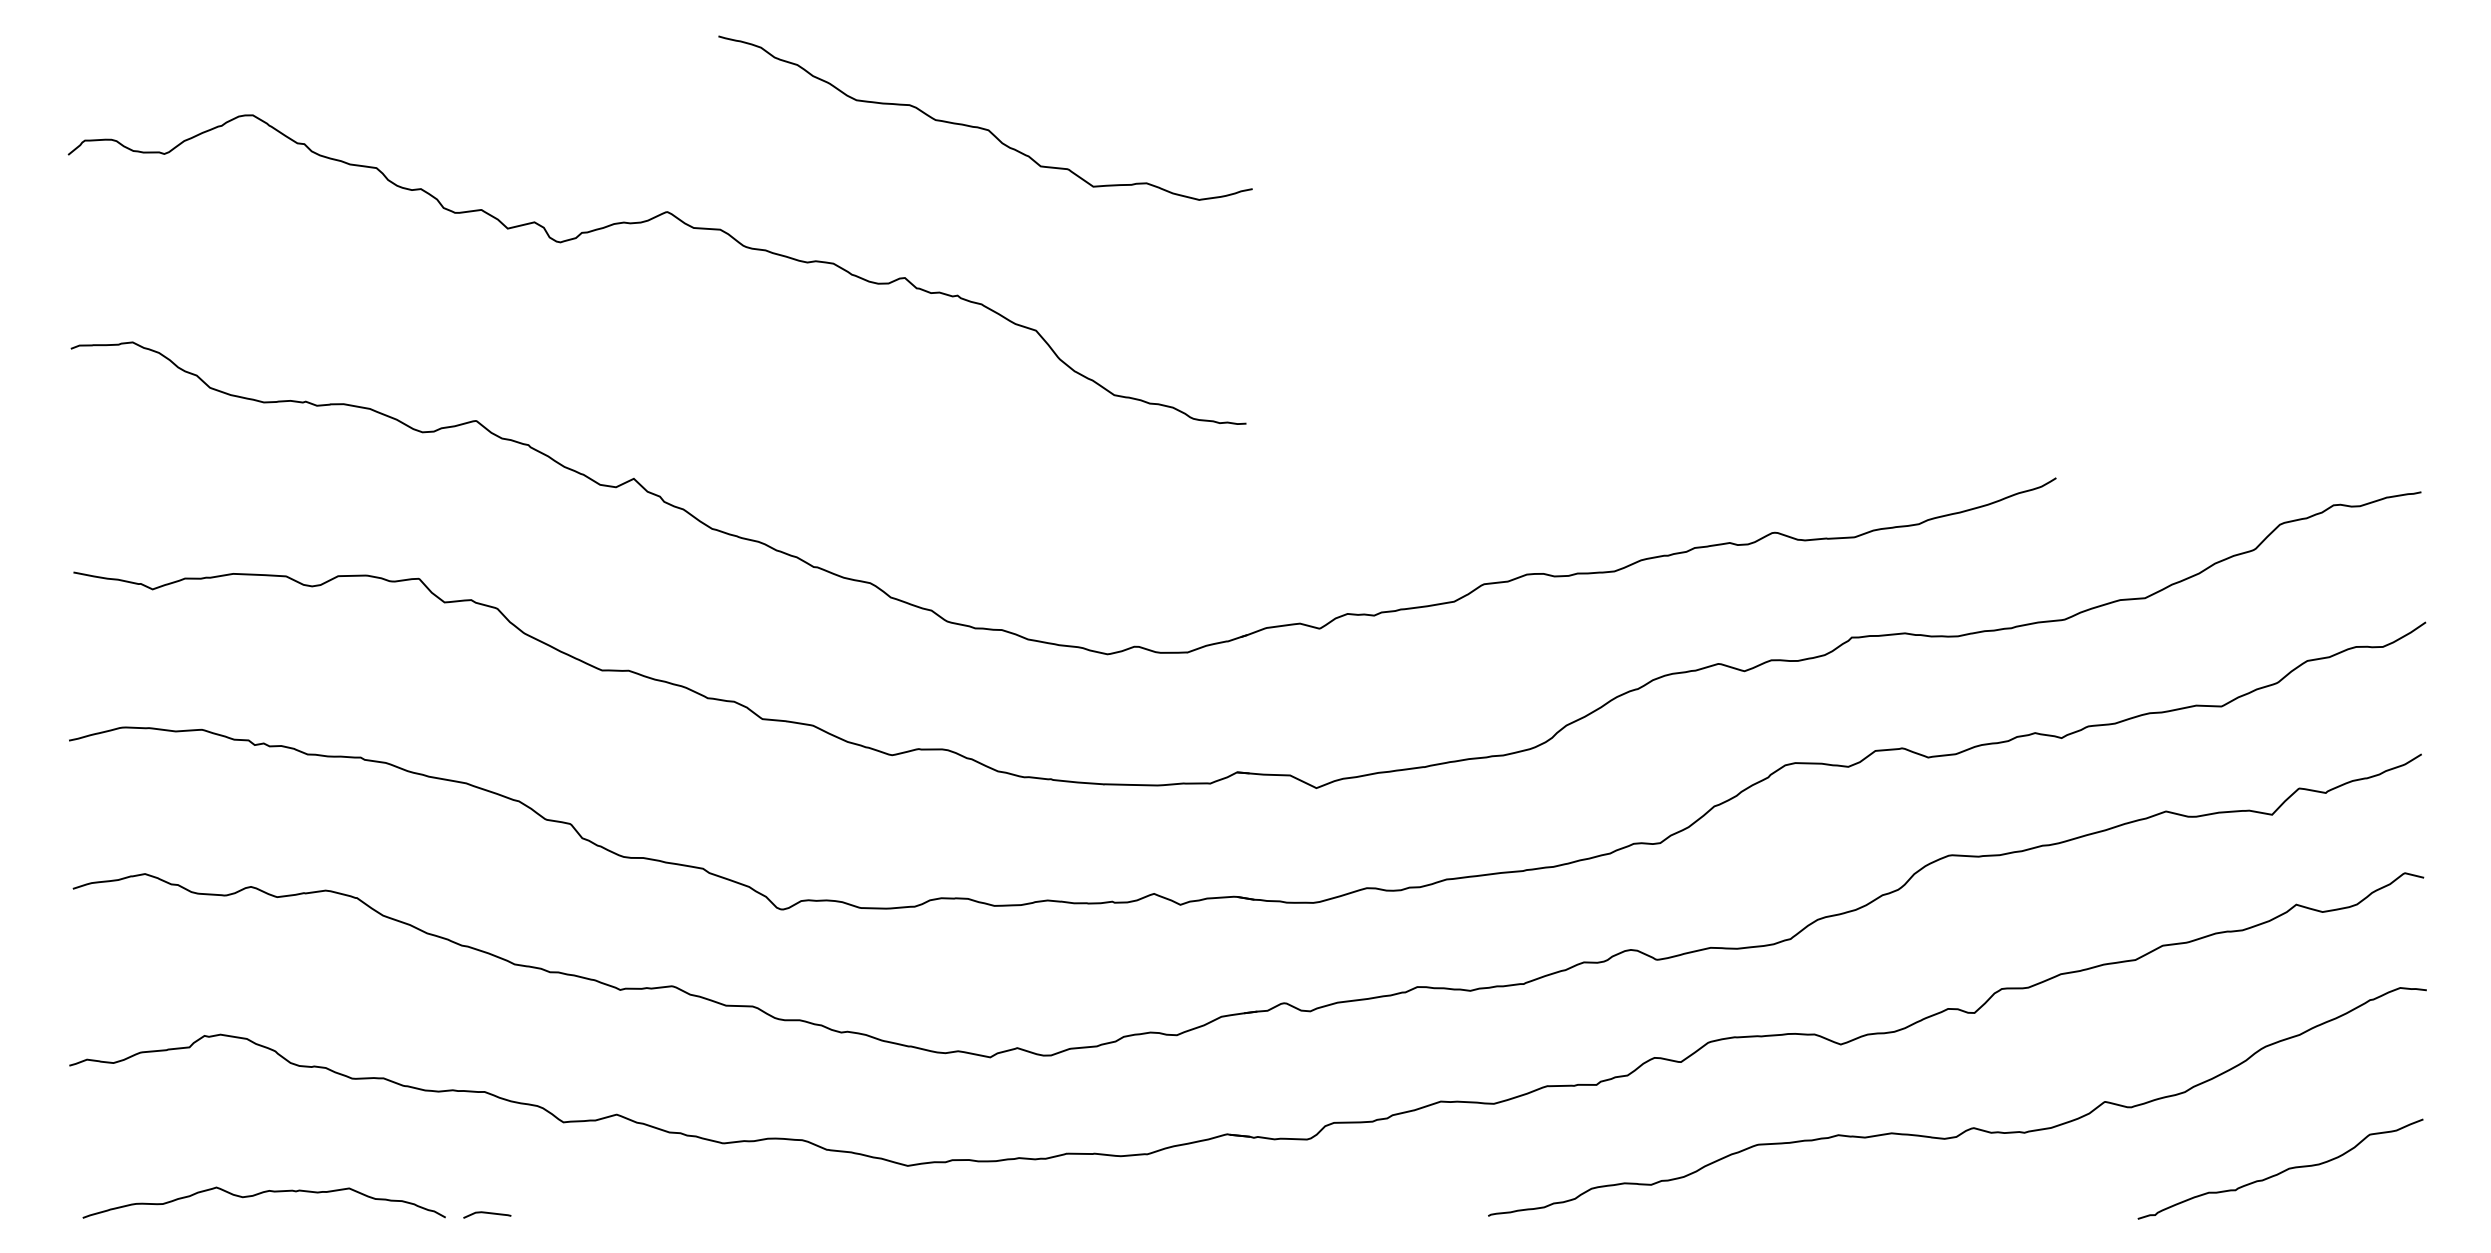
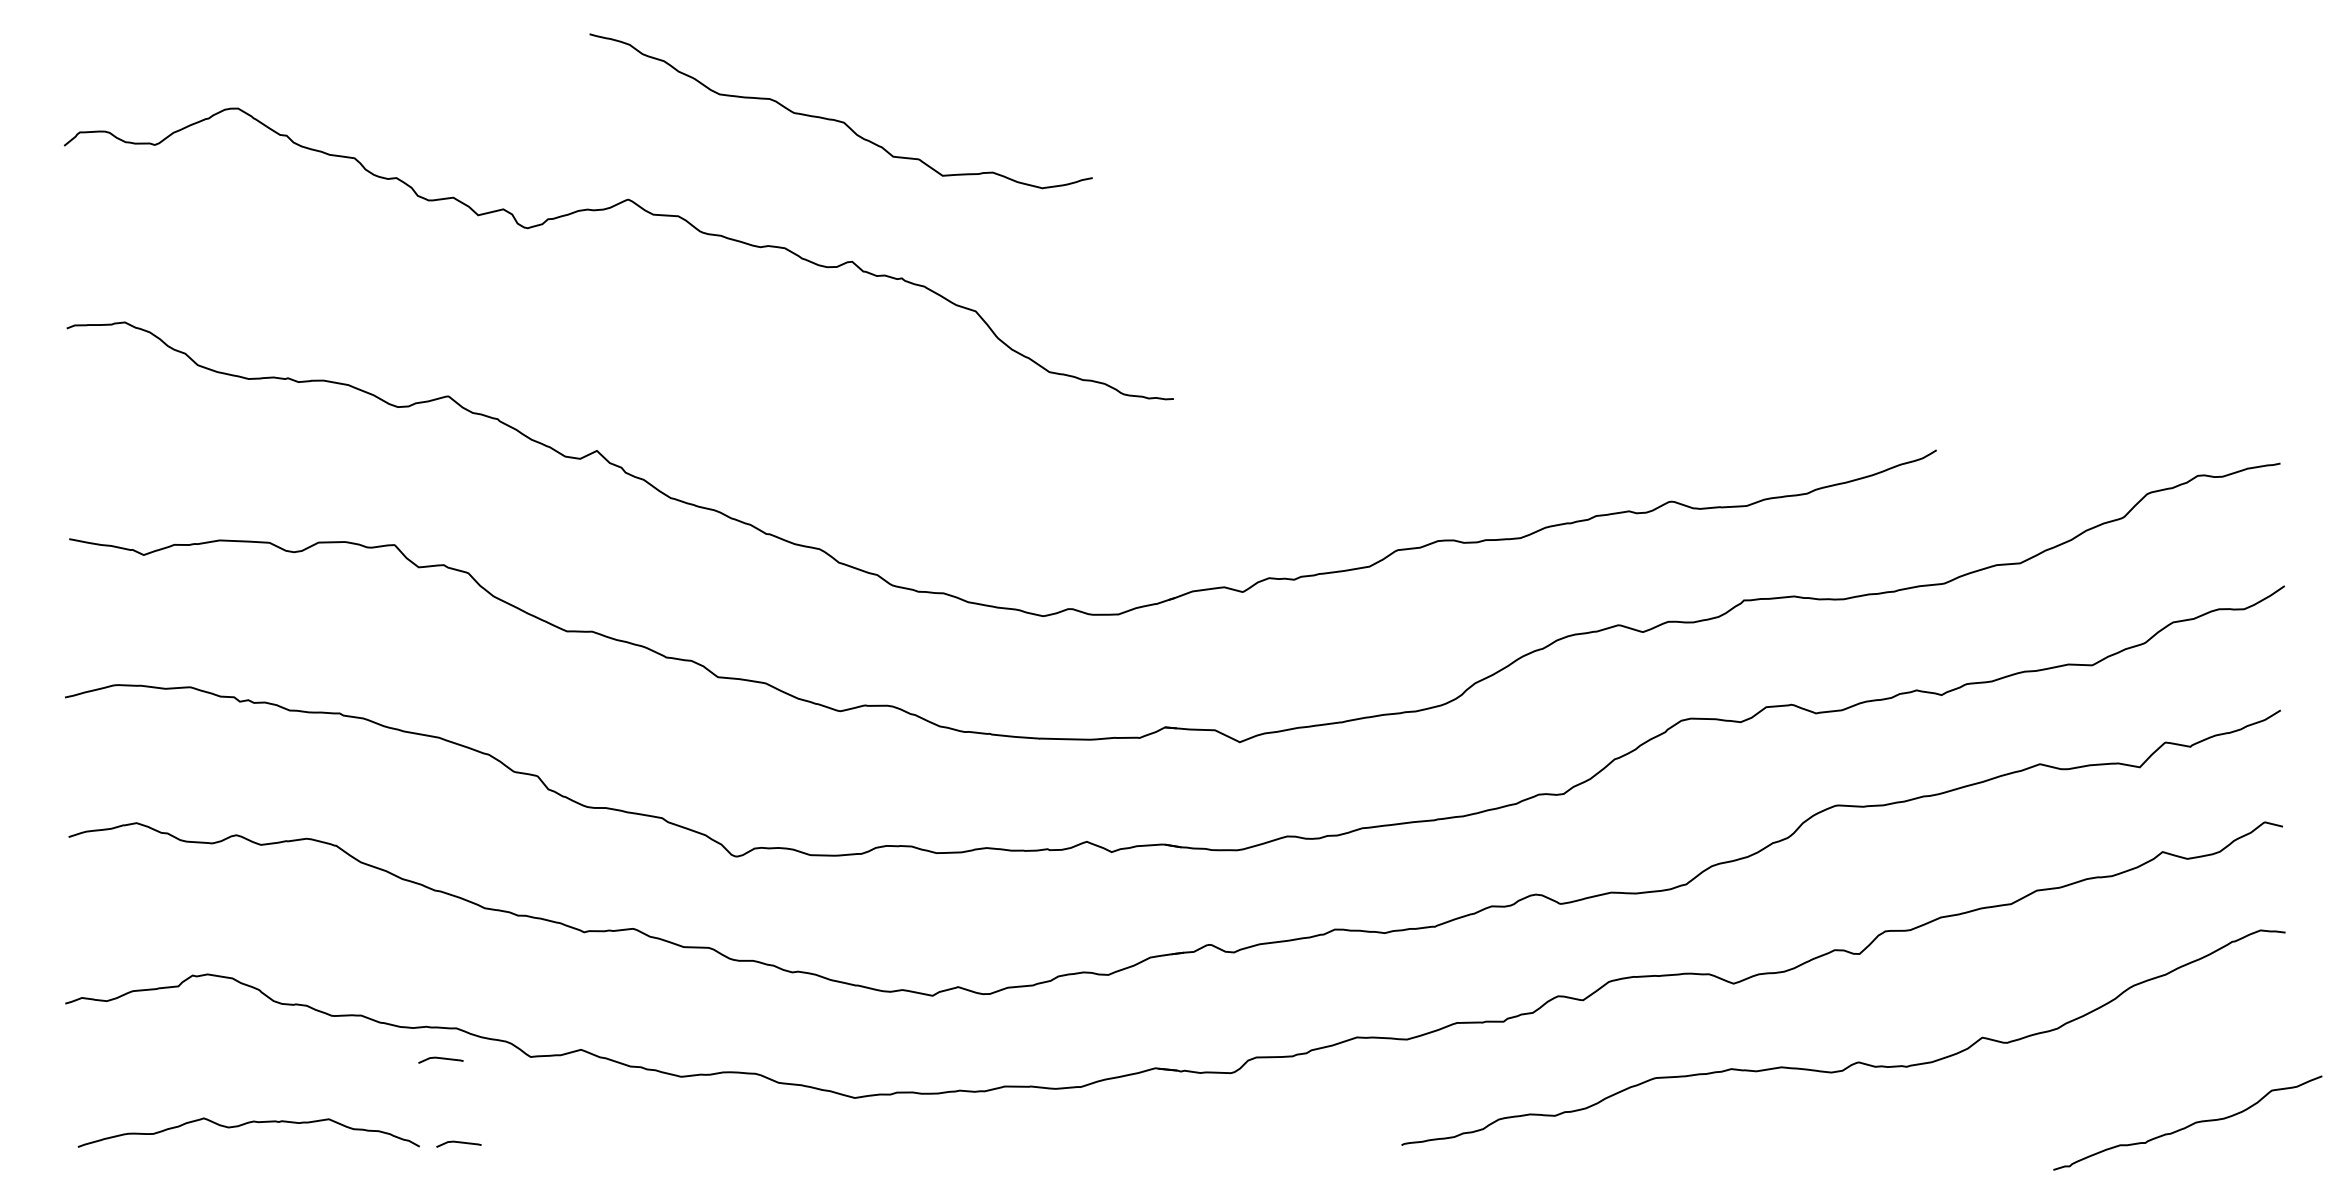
curve: (980, 126) -> (836, 119), moved
curve: (467, 1125) -> (440, 1059), added
curve: (2282, 1170) -> (2189, 1124), moved

